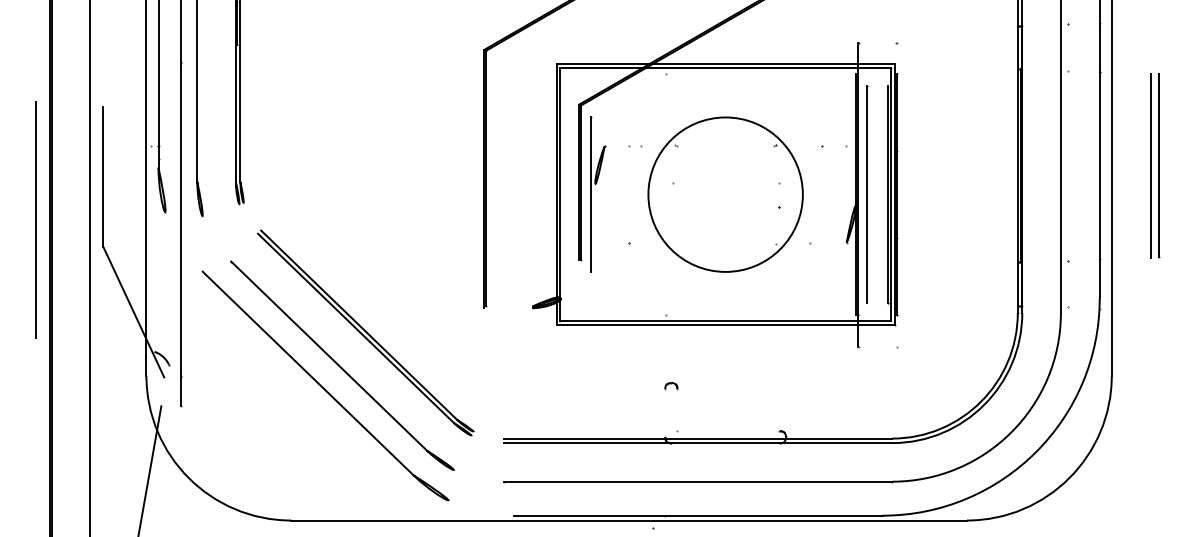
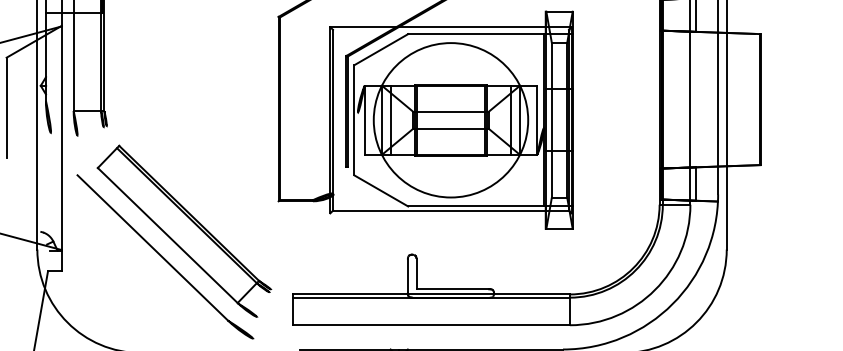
line: (725, 68) -> (450, 30), removed
line: (1151, 165) -> (755, 99), removed
circle: (725, 194) -> (450, 120), size x1.4
line: (133, 312) -> (28, 204), removed
line: (725, 325) -> (450, 213), removed

